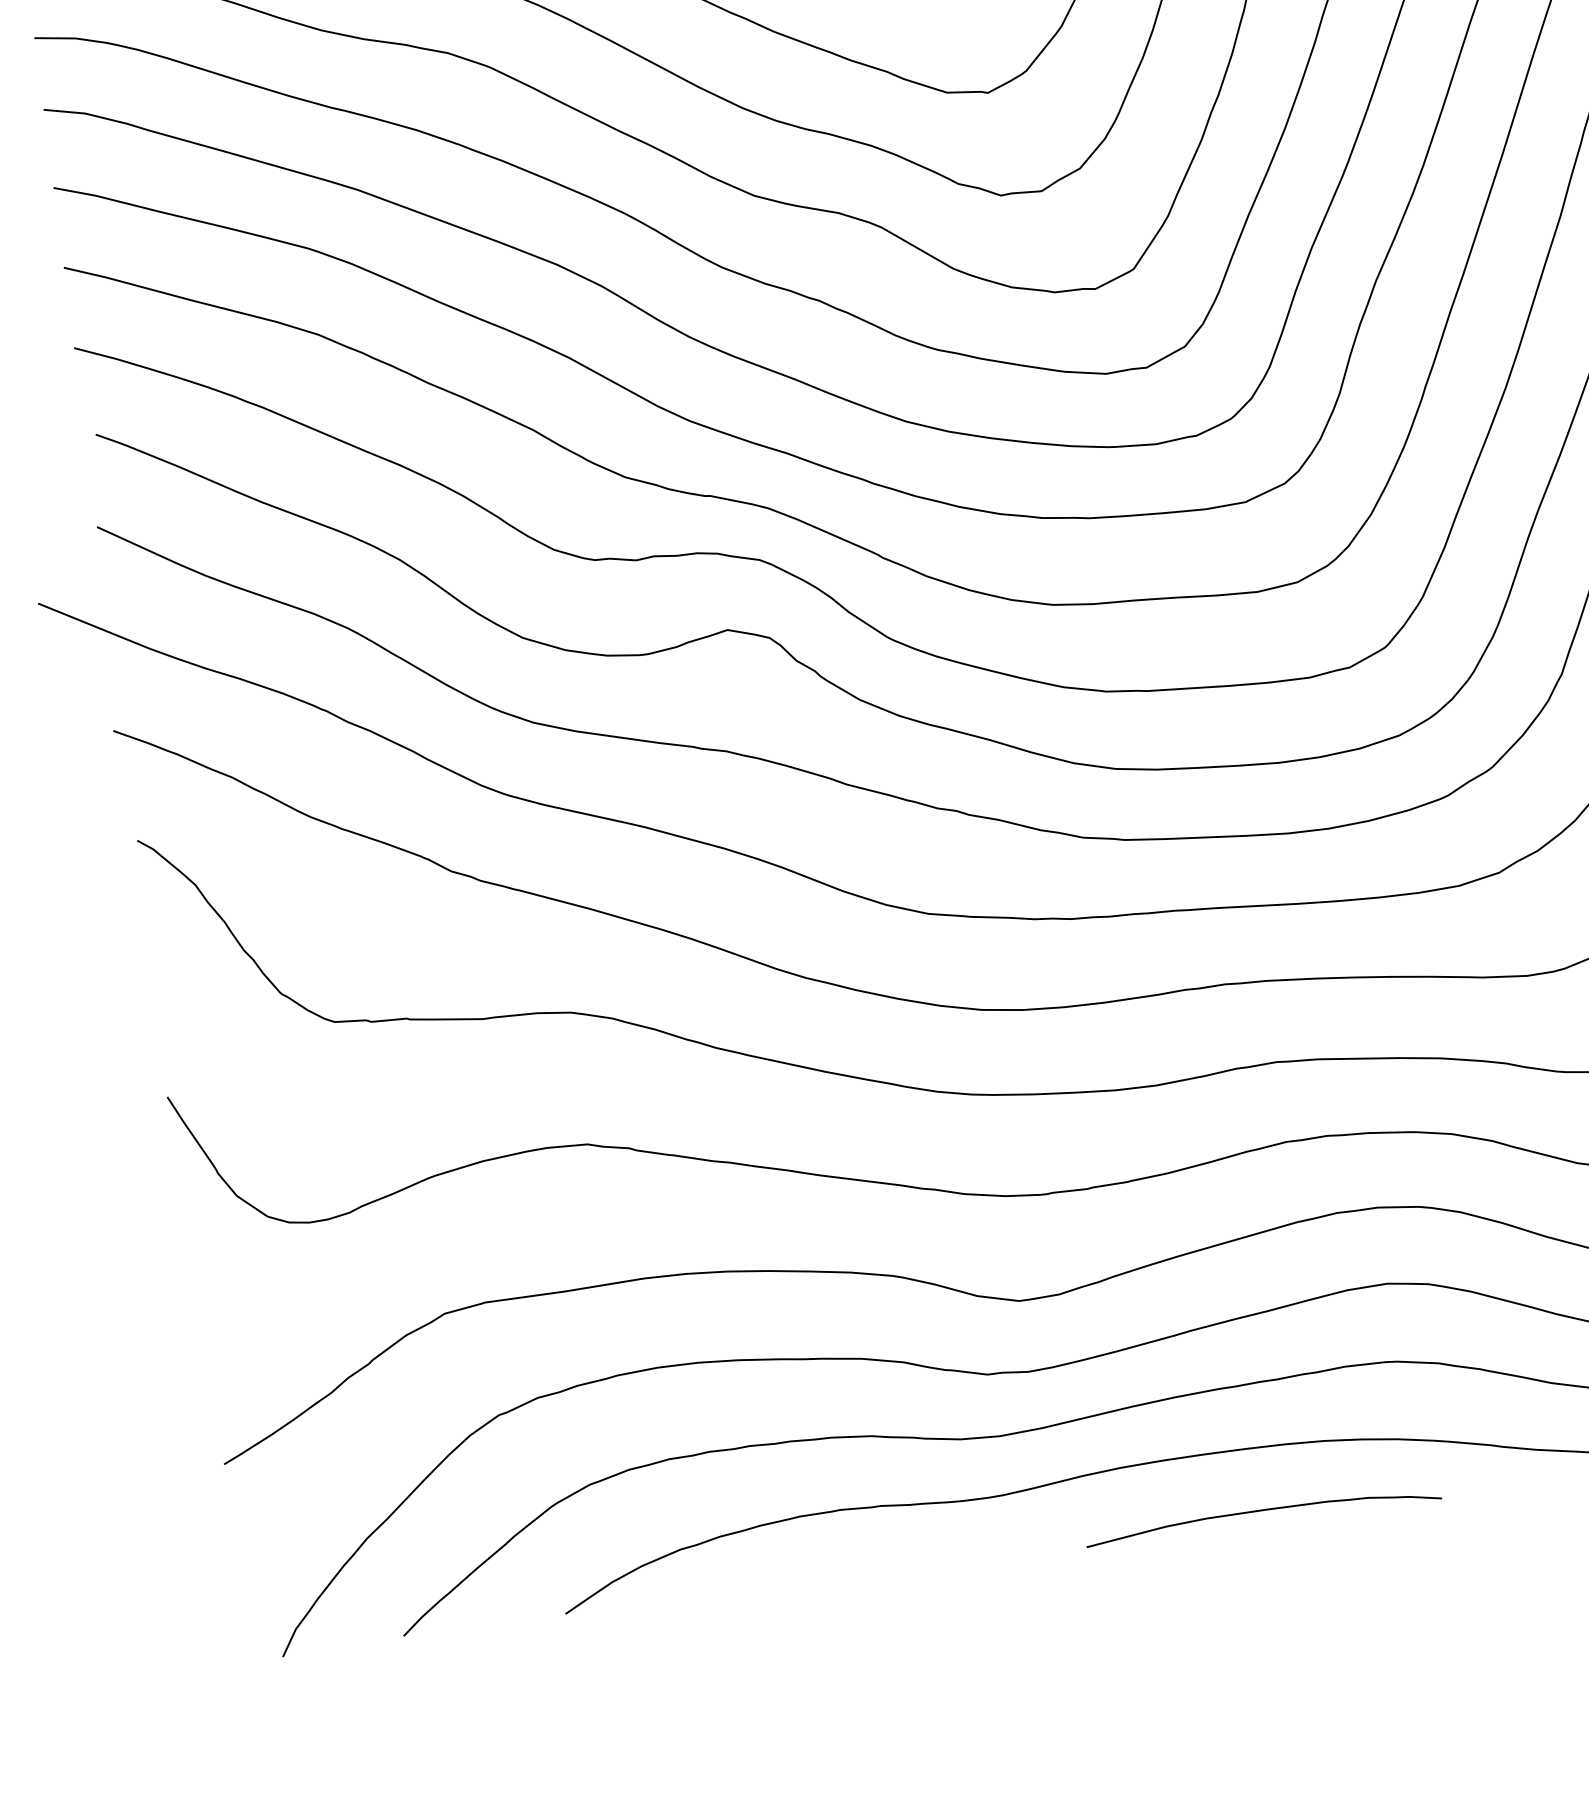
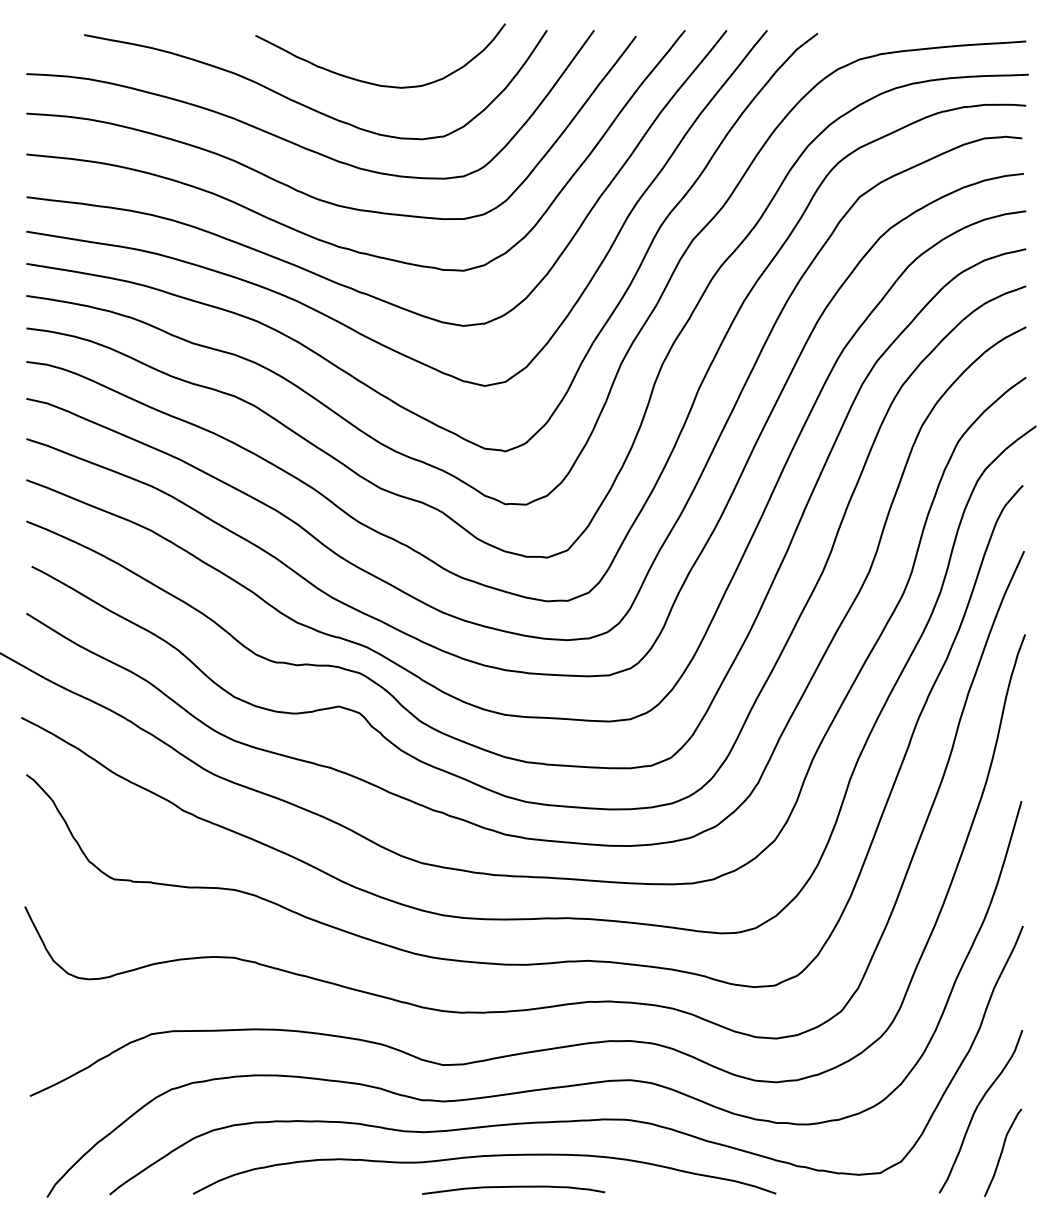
curve: (1262, 1511) -> (513, 1187), moved

